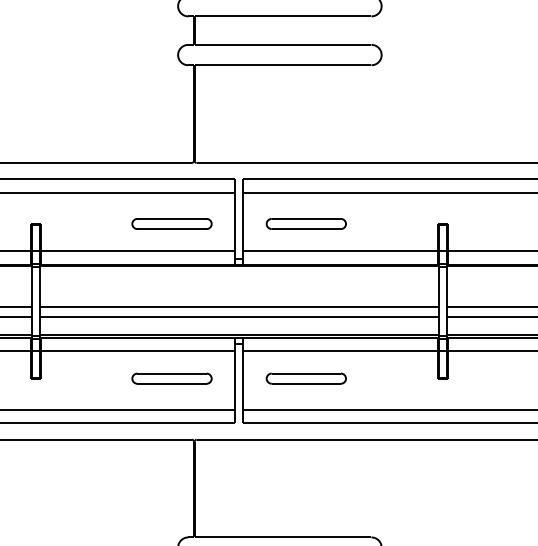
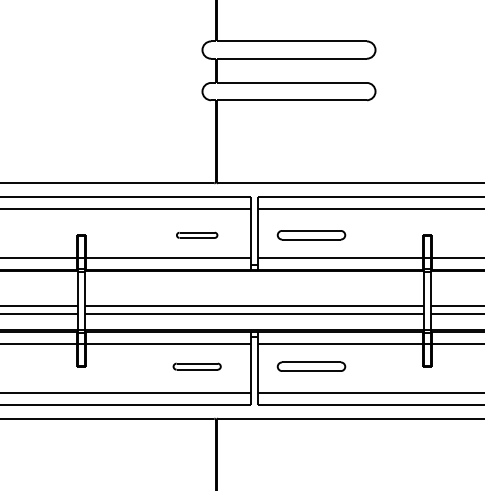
part: (171, 224) -> (196, 235), size x0.6
part: (171, 378) -> (196, 366), size x0.7

